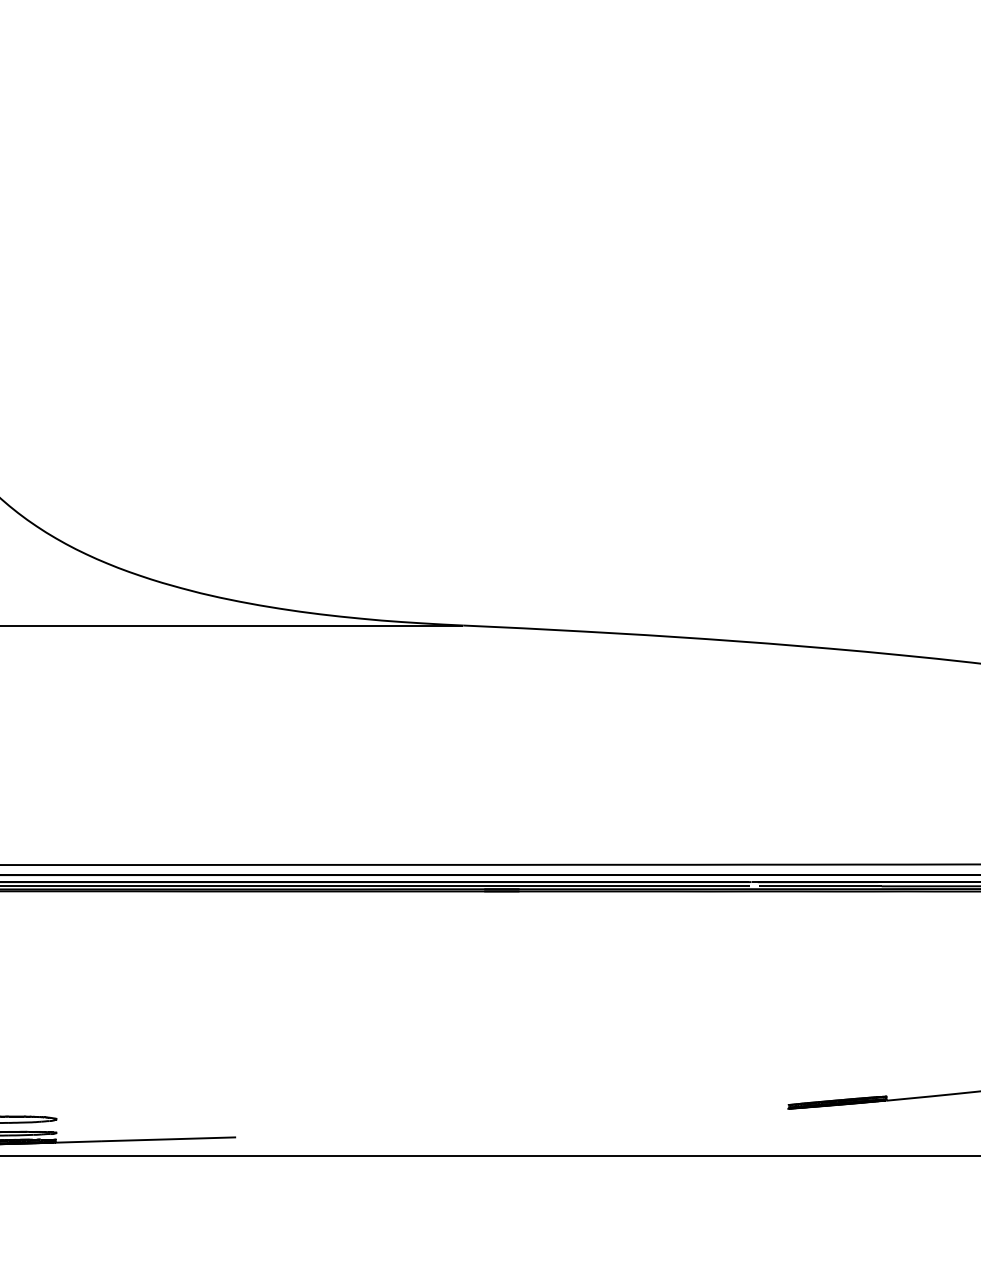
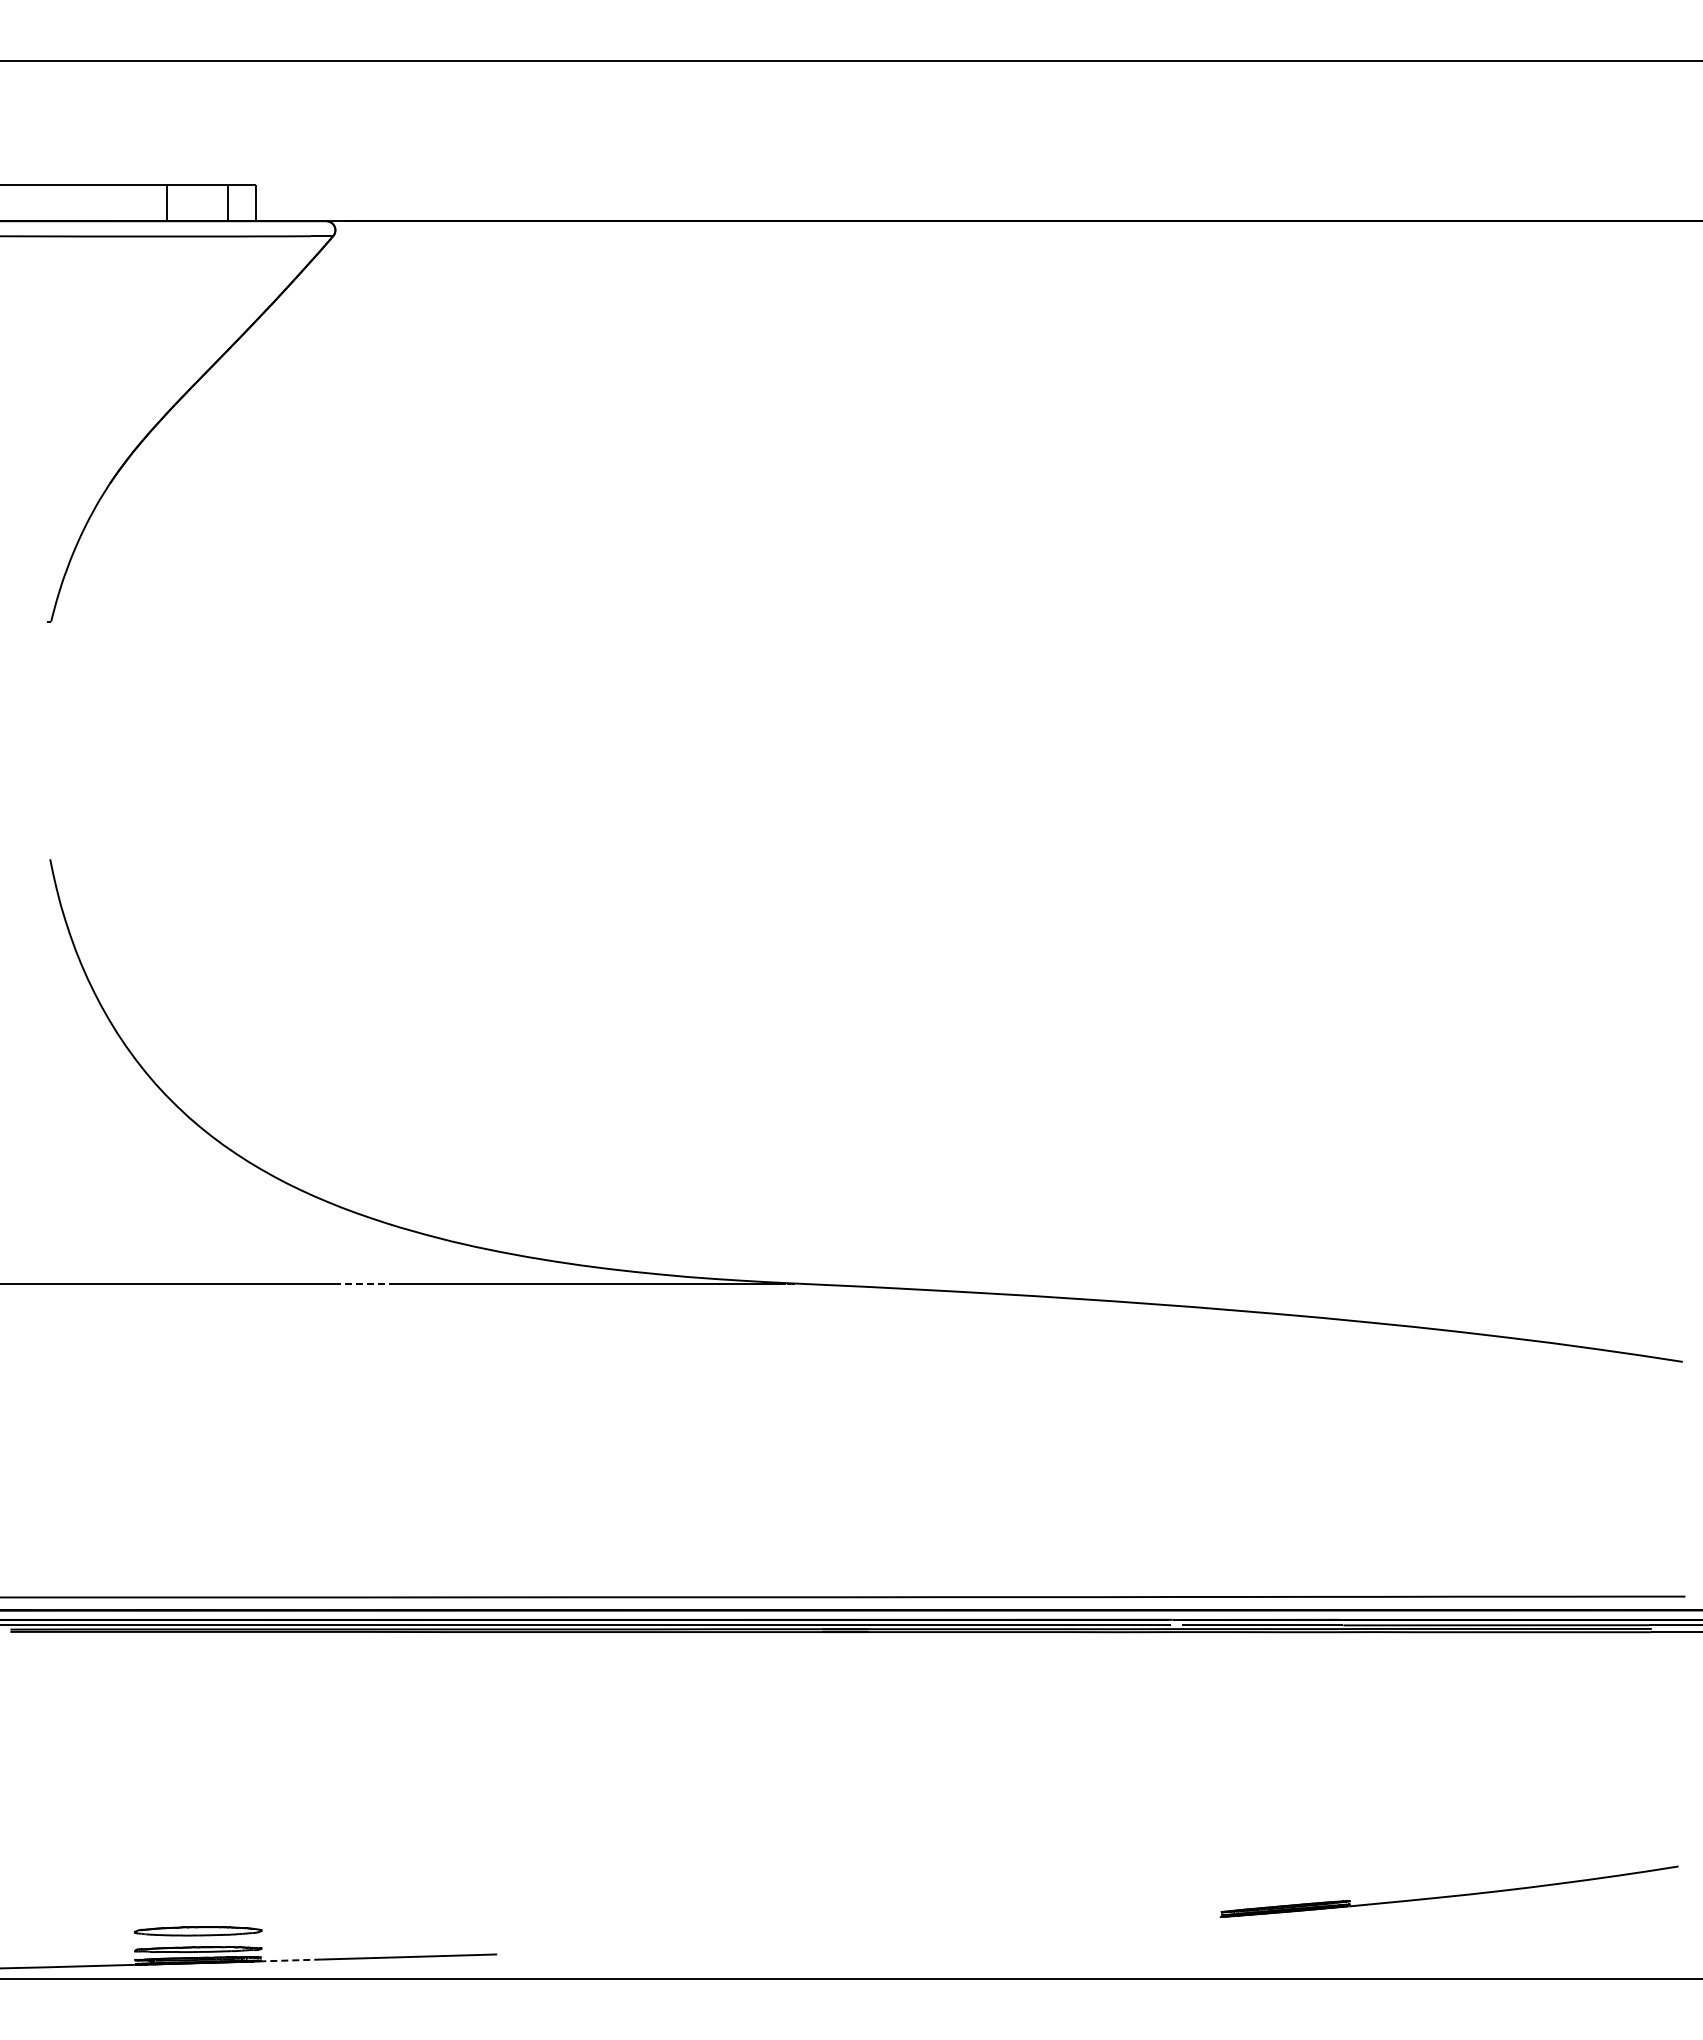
line: (135, 625) -> (365, 1283), solid -> dashed
line: (78, 1141) -> (290, 1960), solid -> dashed

